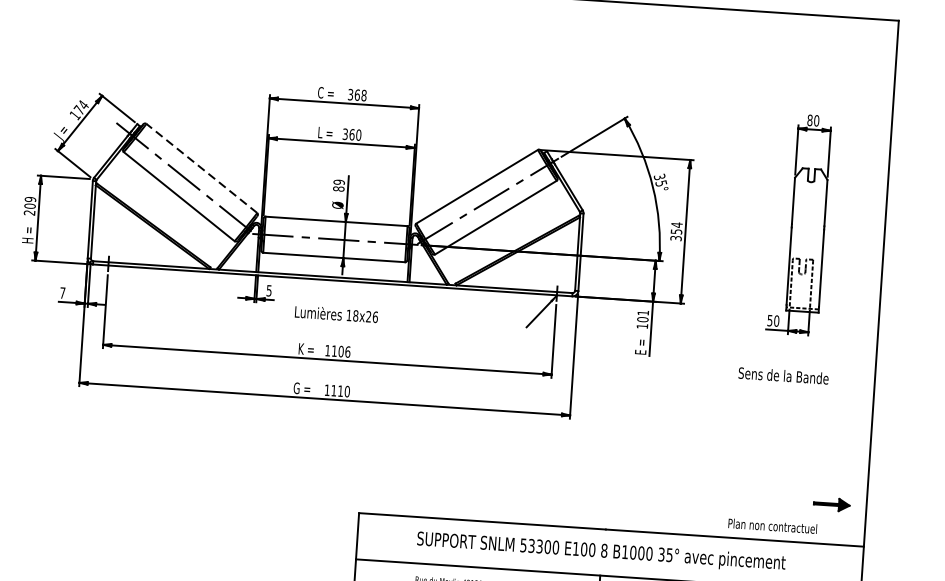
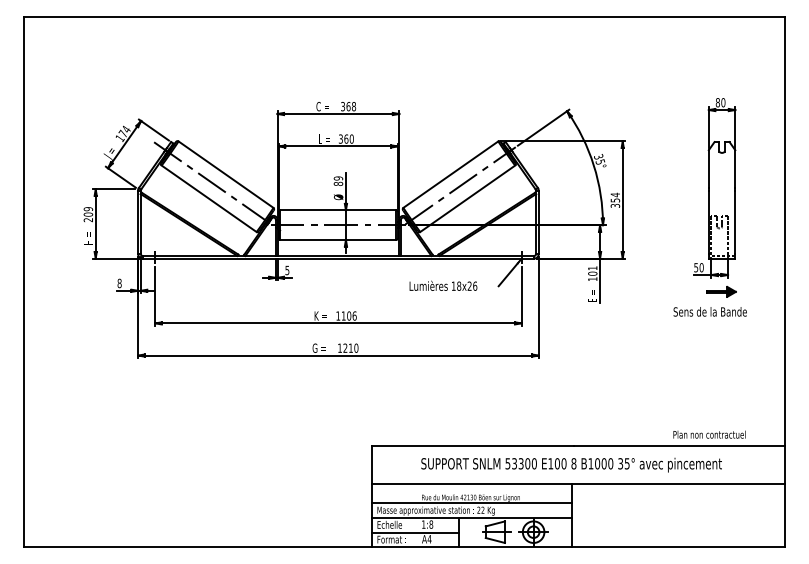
line: (201, 168) -> (225, 174), dashed -> solid
text: (62, 293) -> (119, 283), 7 -> 8
text: (336, 313) -> (443, 285), moved
text: (334, 389) -> (345, 347), 1110 -> 1210
part: (831, 504) -> (721, 291), moved

